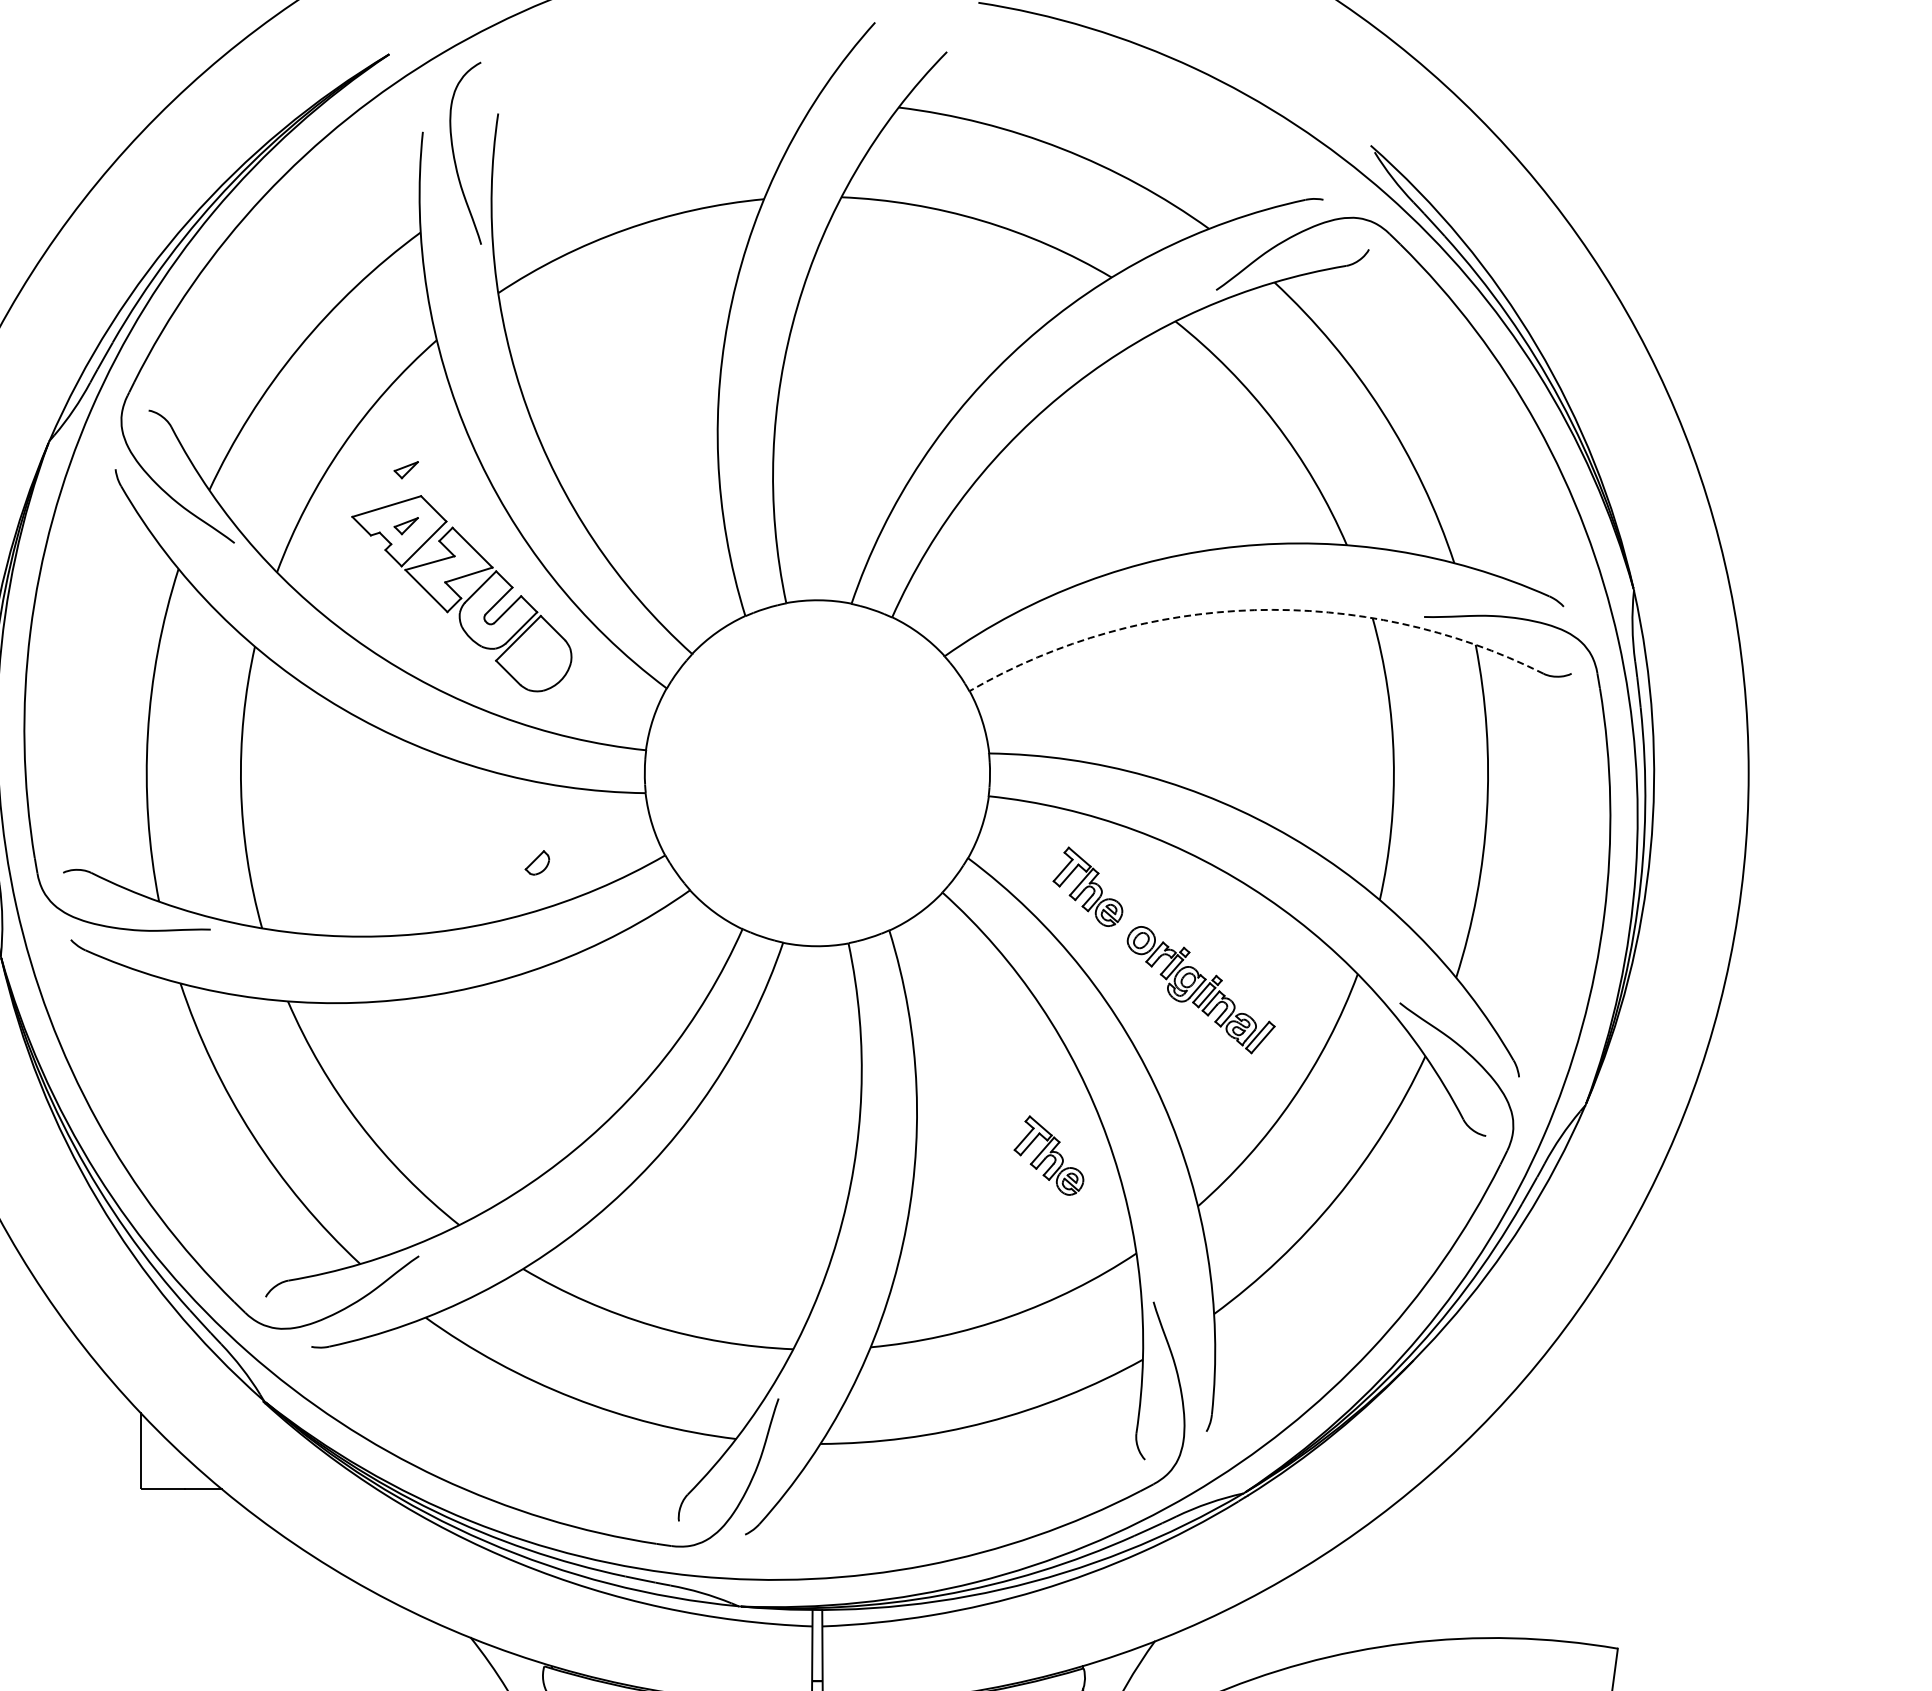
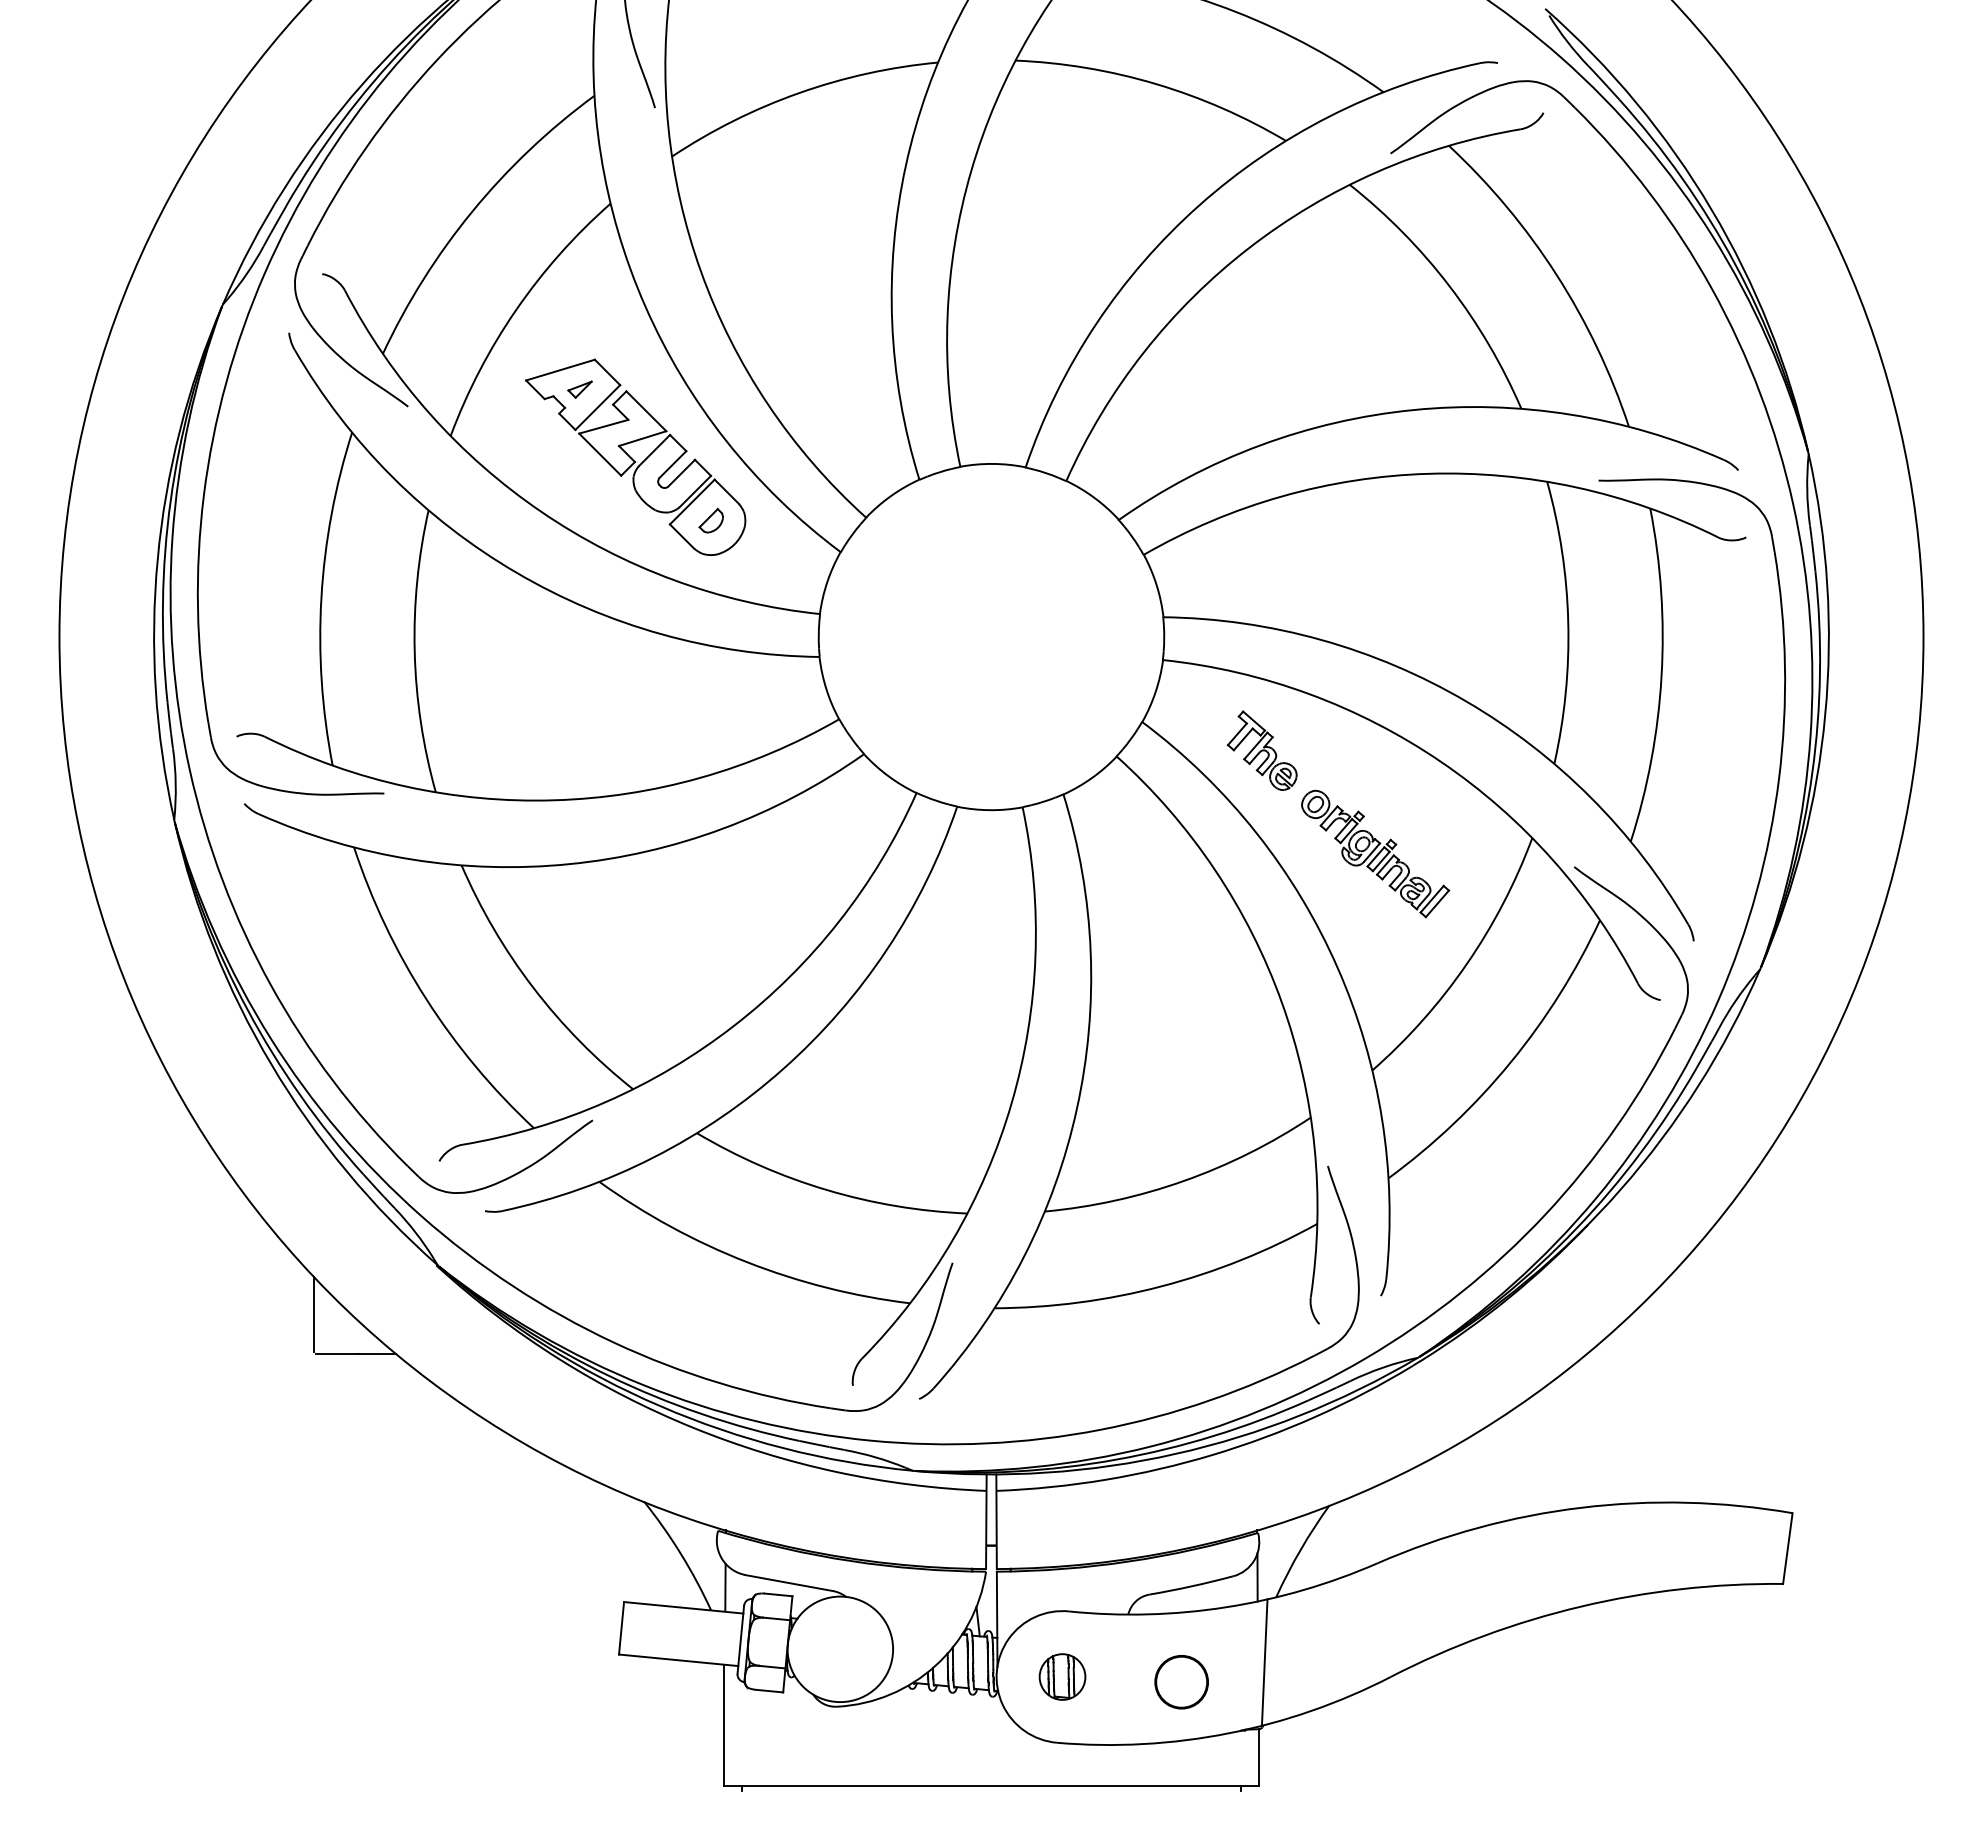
part: (405, 469) -> (579, 333), removed
arc: (1254, 609) -> (1428, 473), dashed -> solid
part: (536, 862) -> (710, 520), moved
part: (1048, 1155) -> (1222, 1019), removed

